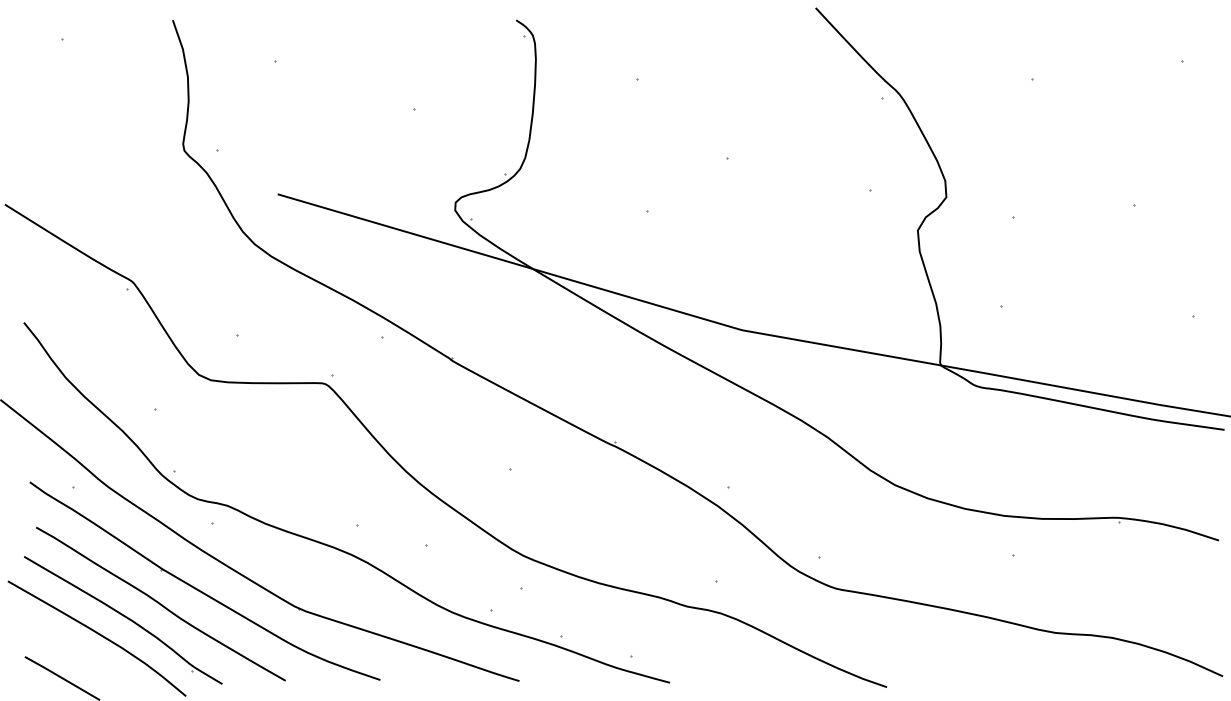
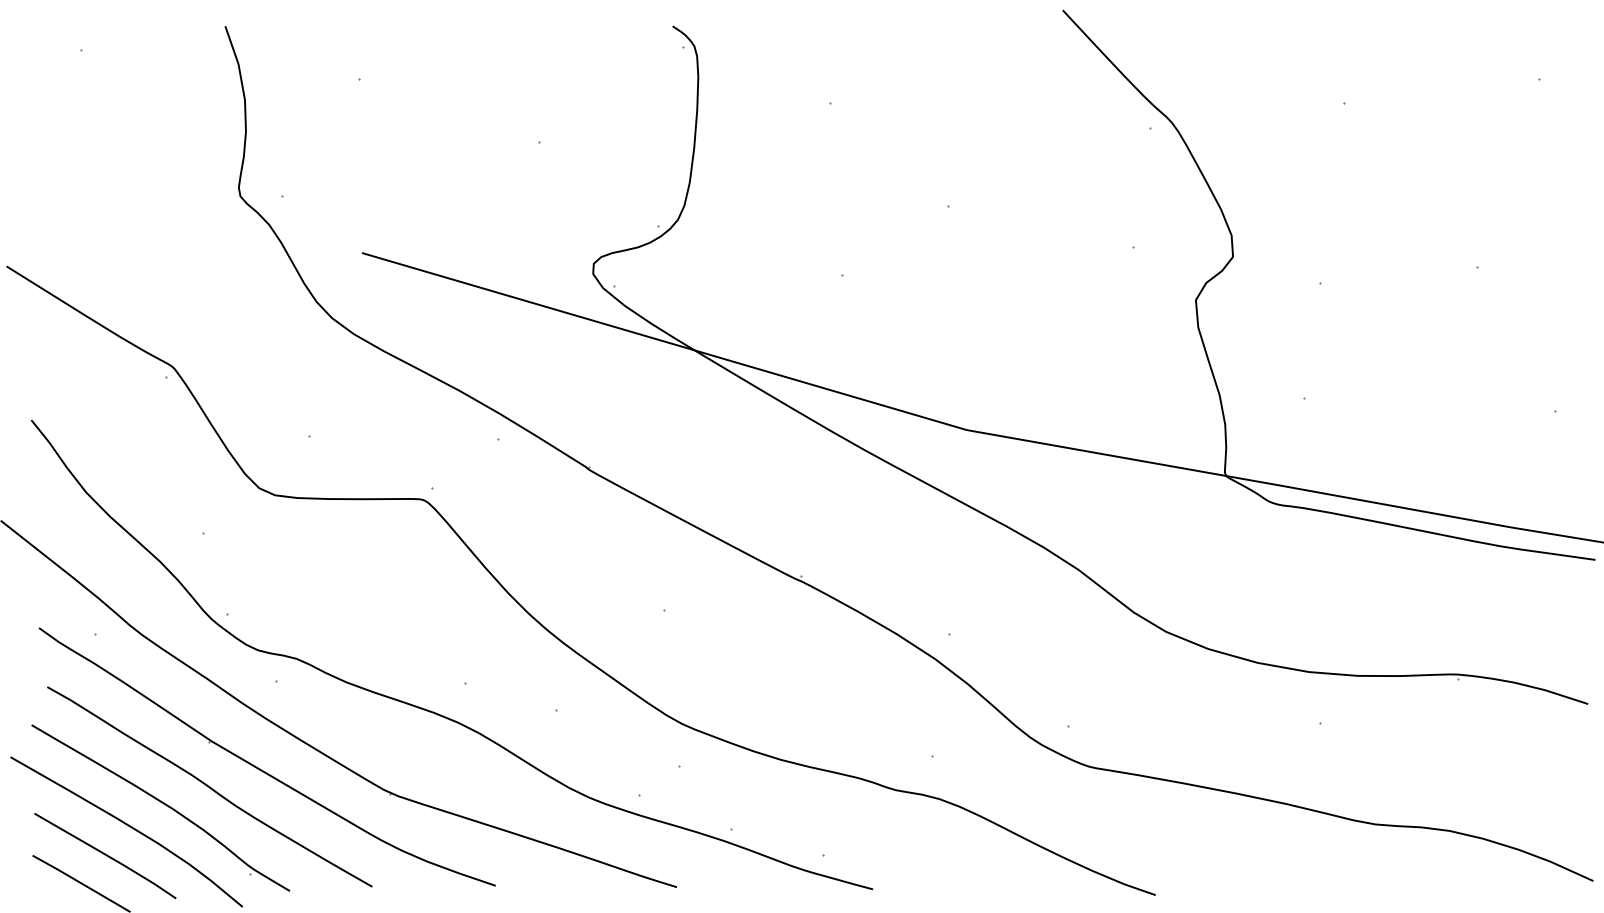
curve: (80, 656) -> (105, 855), added

